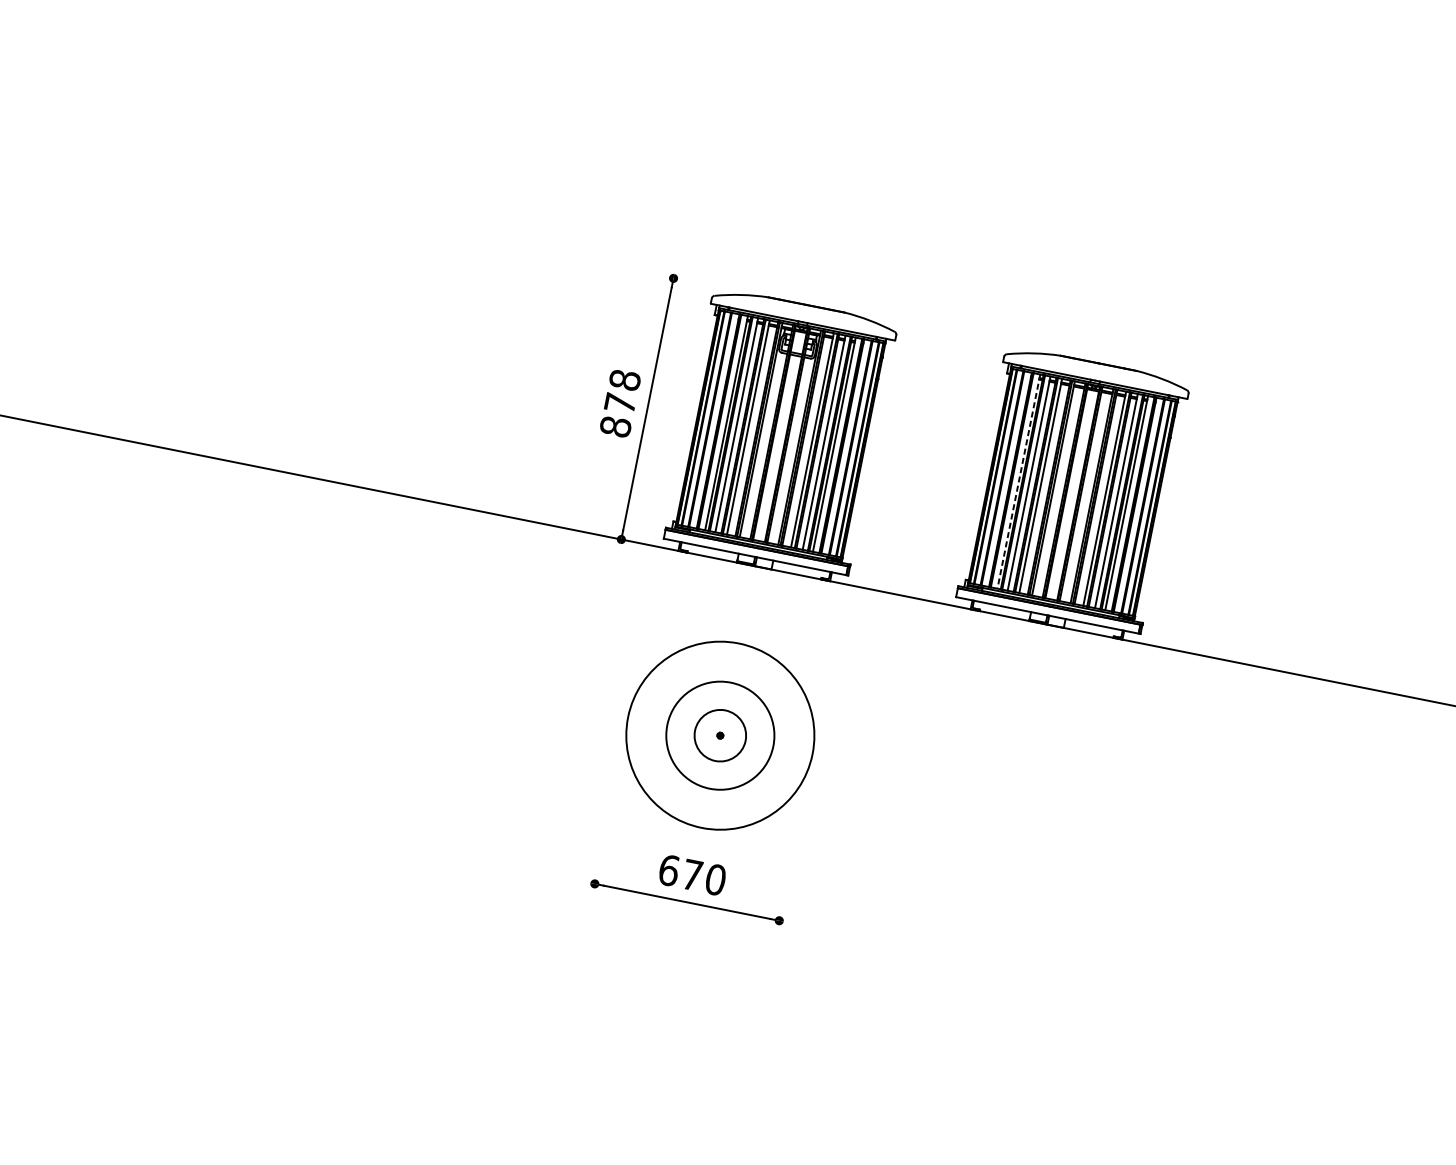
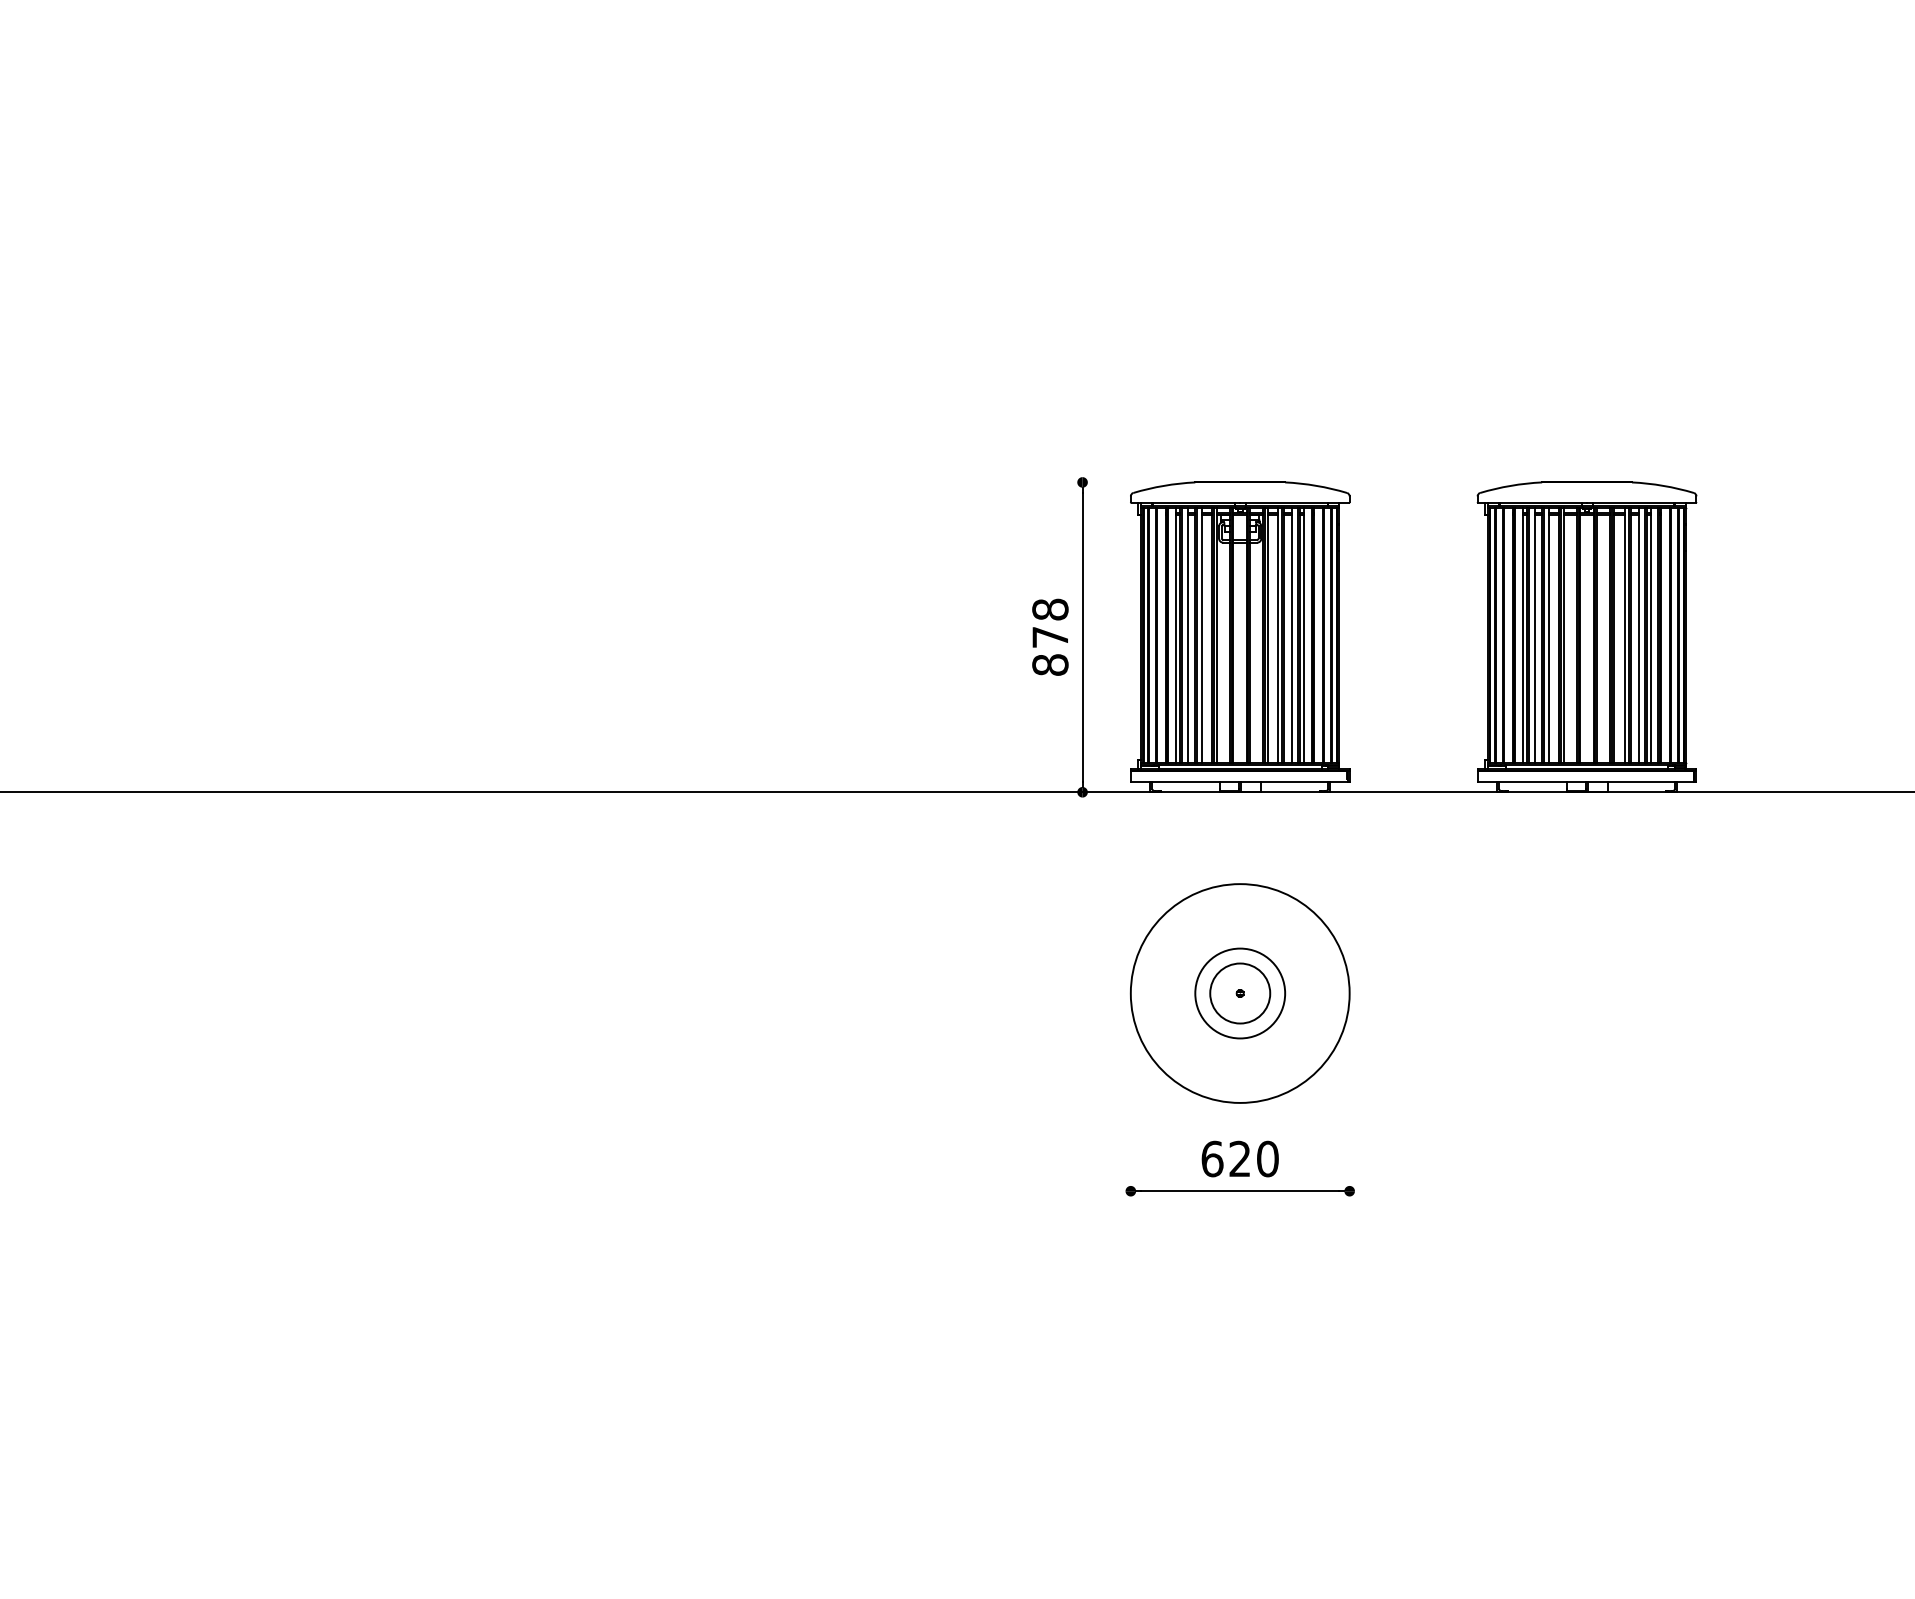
line: (1018, 482) -> (1522, 636), dashed -> solid
circle: (720, 735) -> (1240, 993), size x0.71
text: (691, 874) -> (1239, 1158), 670 -> 620

